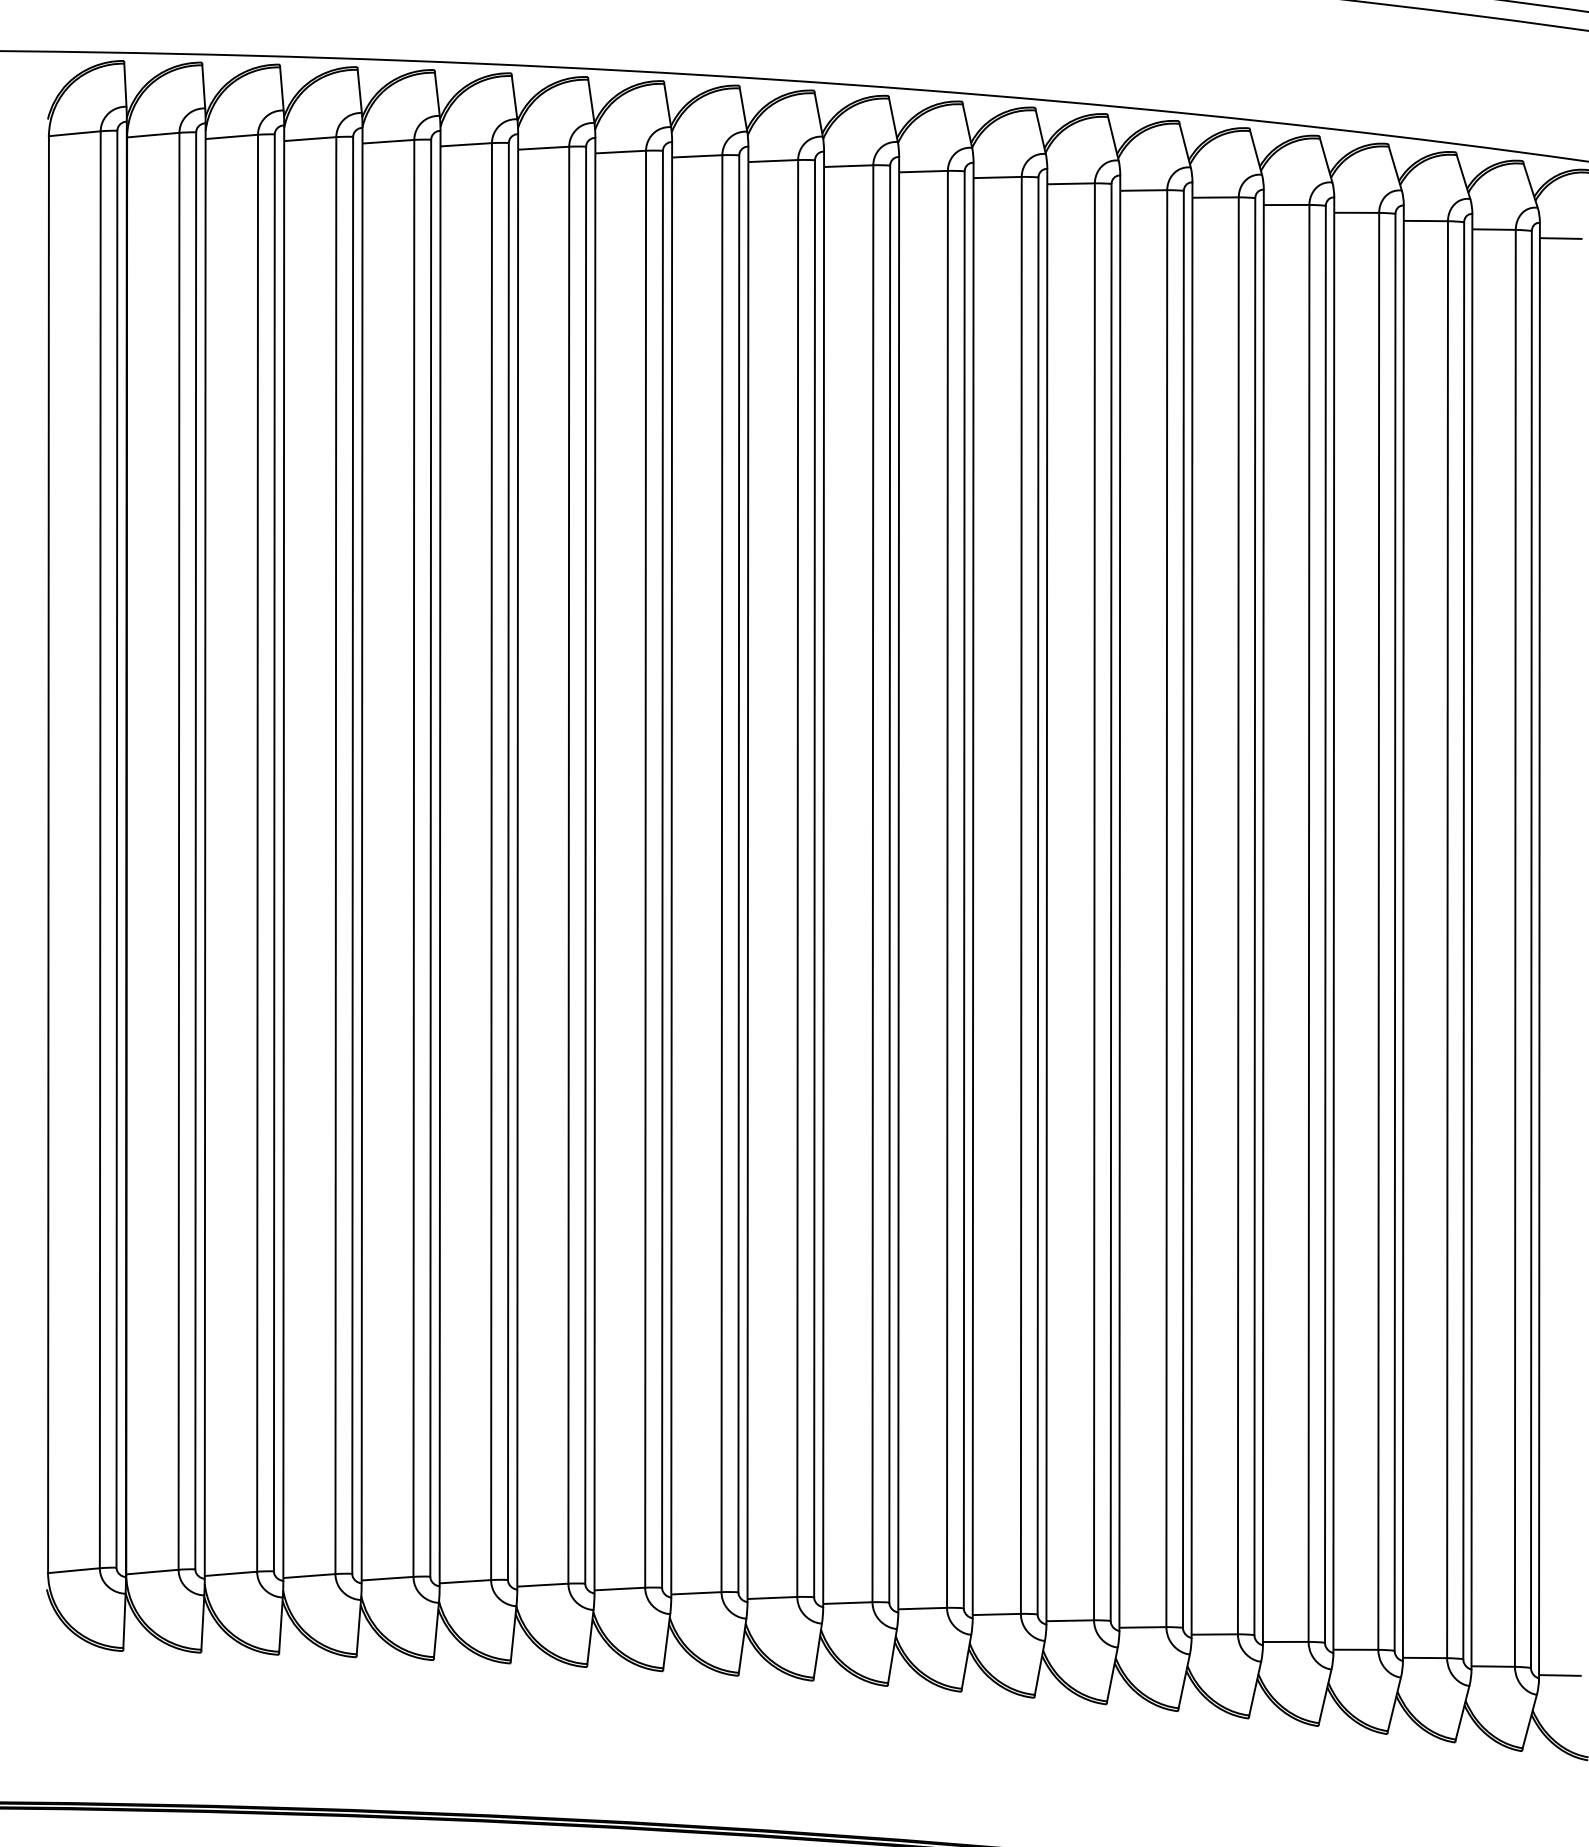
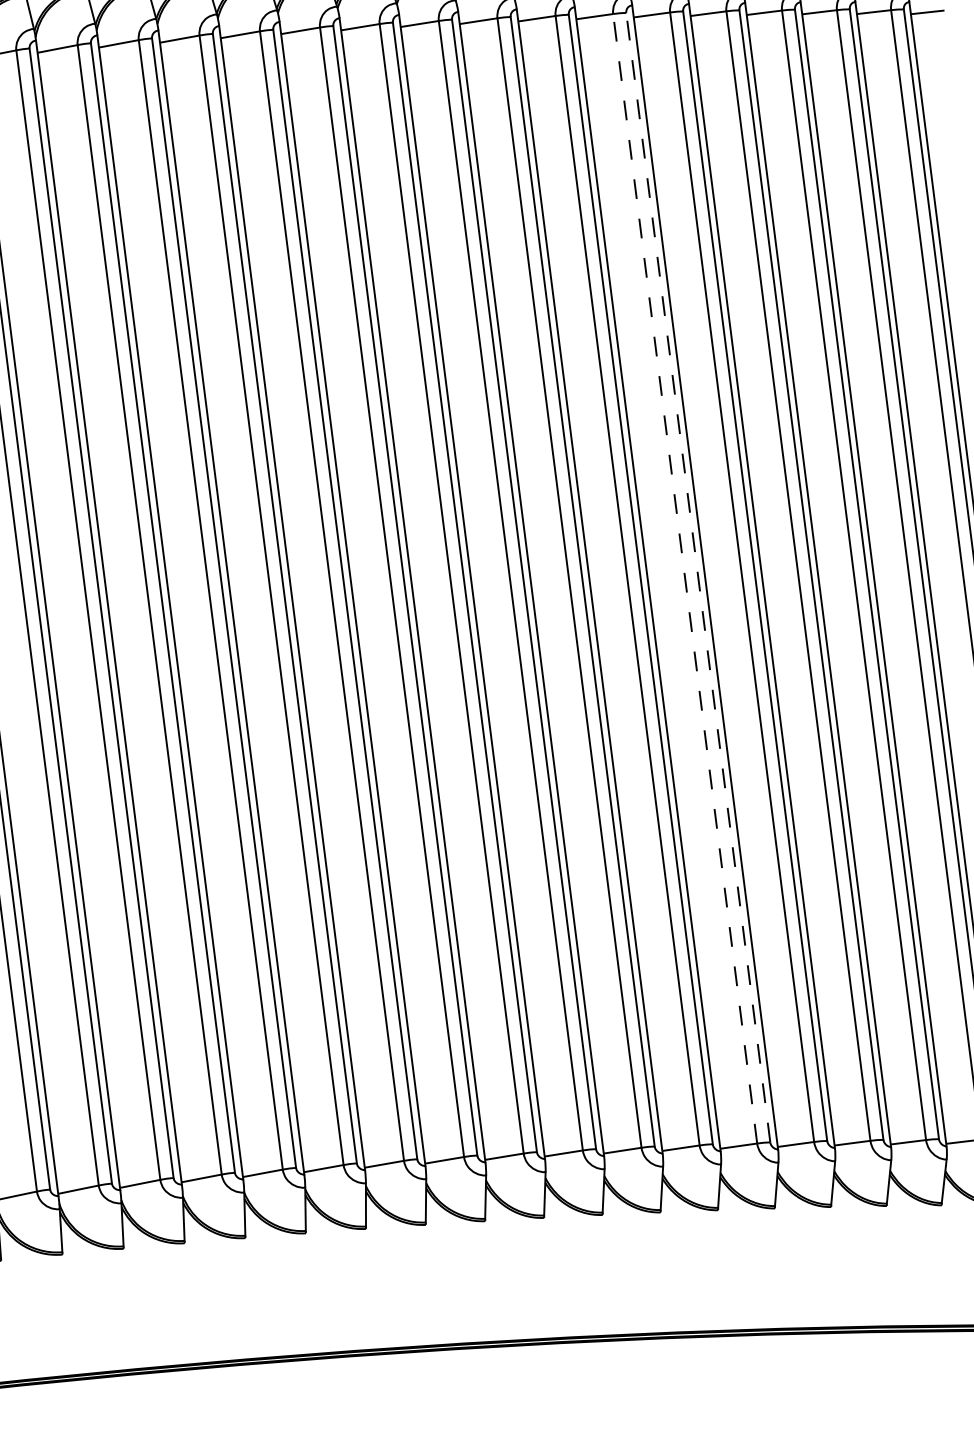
line: (1166, 908) -> (684, 578), solid -> dashed
line: (1183, 908) -> (698, 576), solid -> dashed

